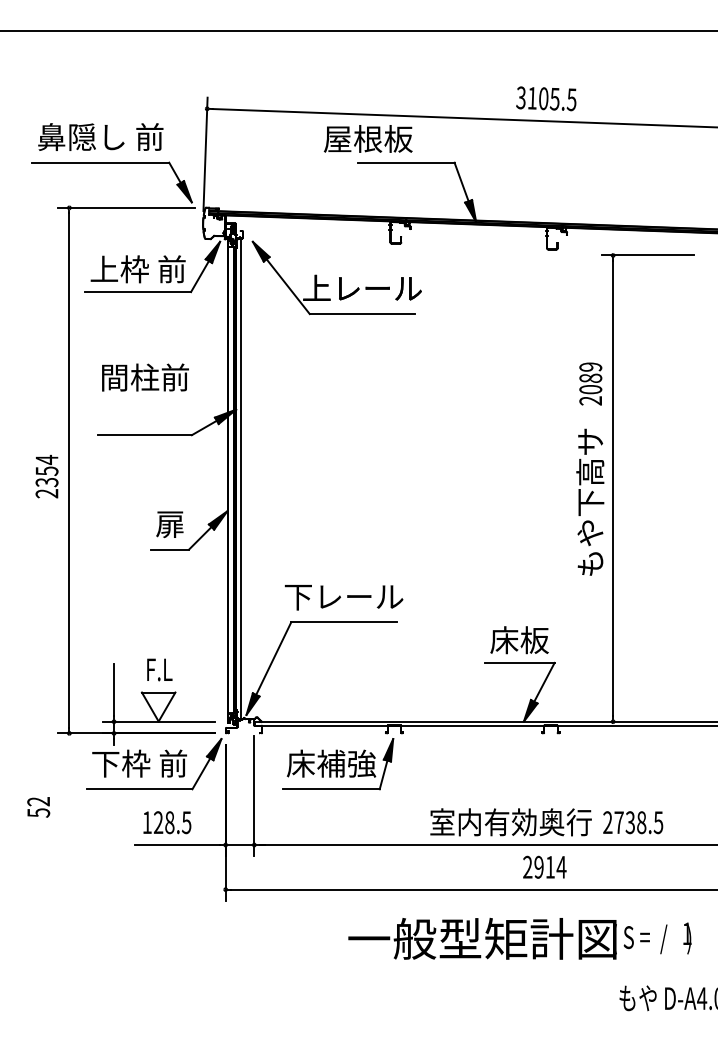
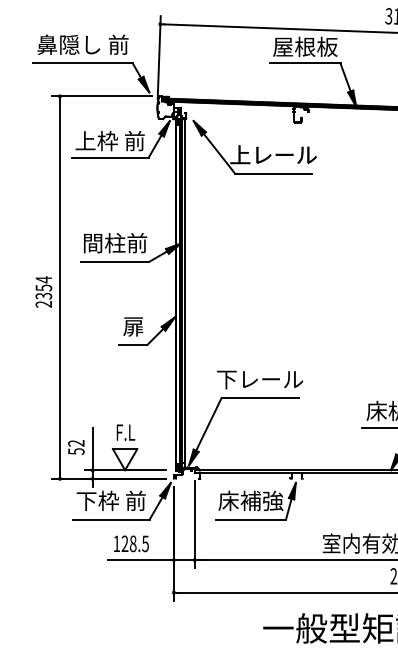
text: (367, 138) -> (304, 46), moved
text: (145, 377) -> (115, 243), moved
text: (38, 807) -> (76, 447), moved

